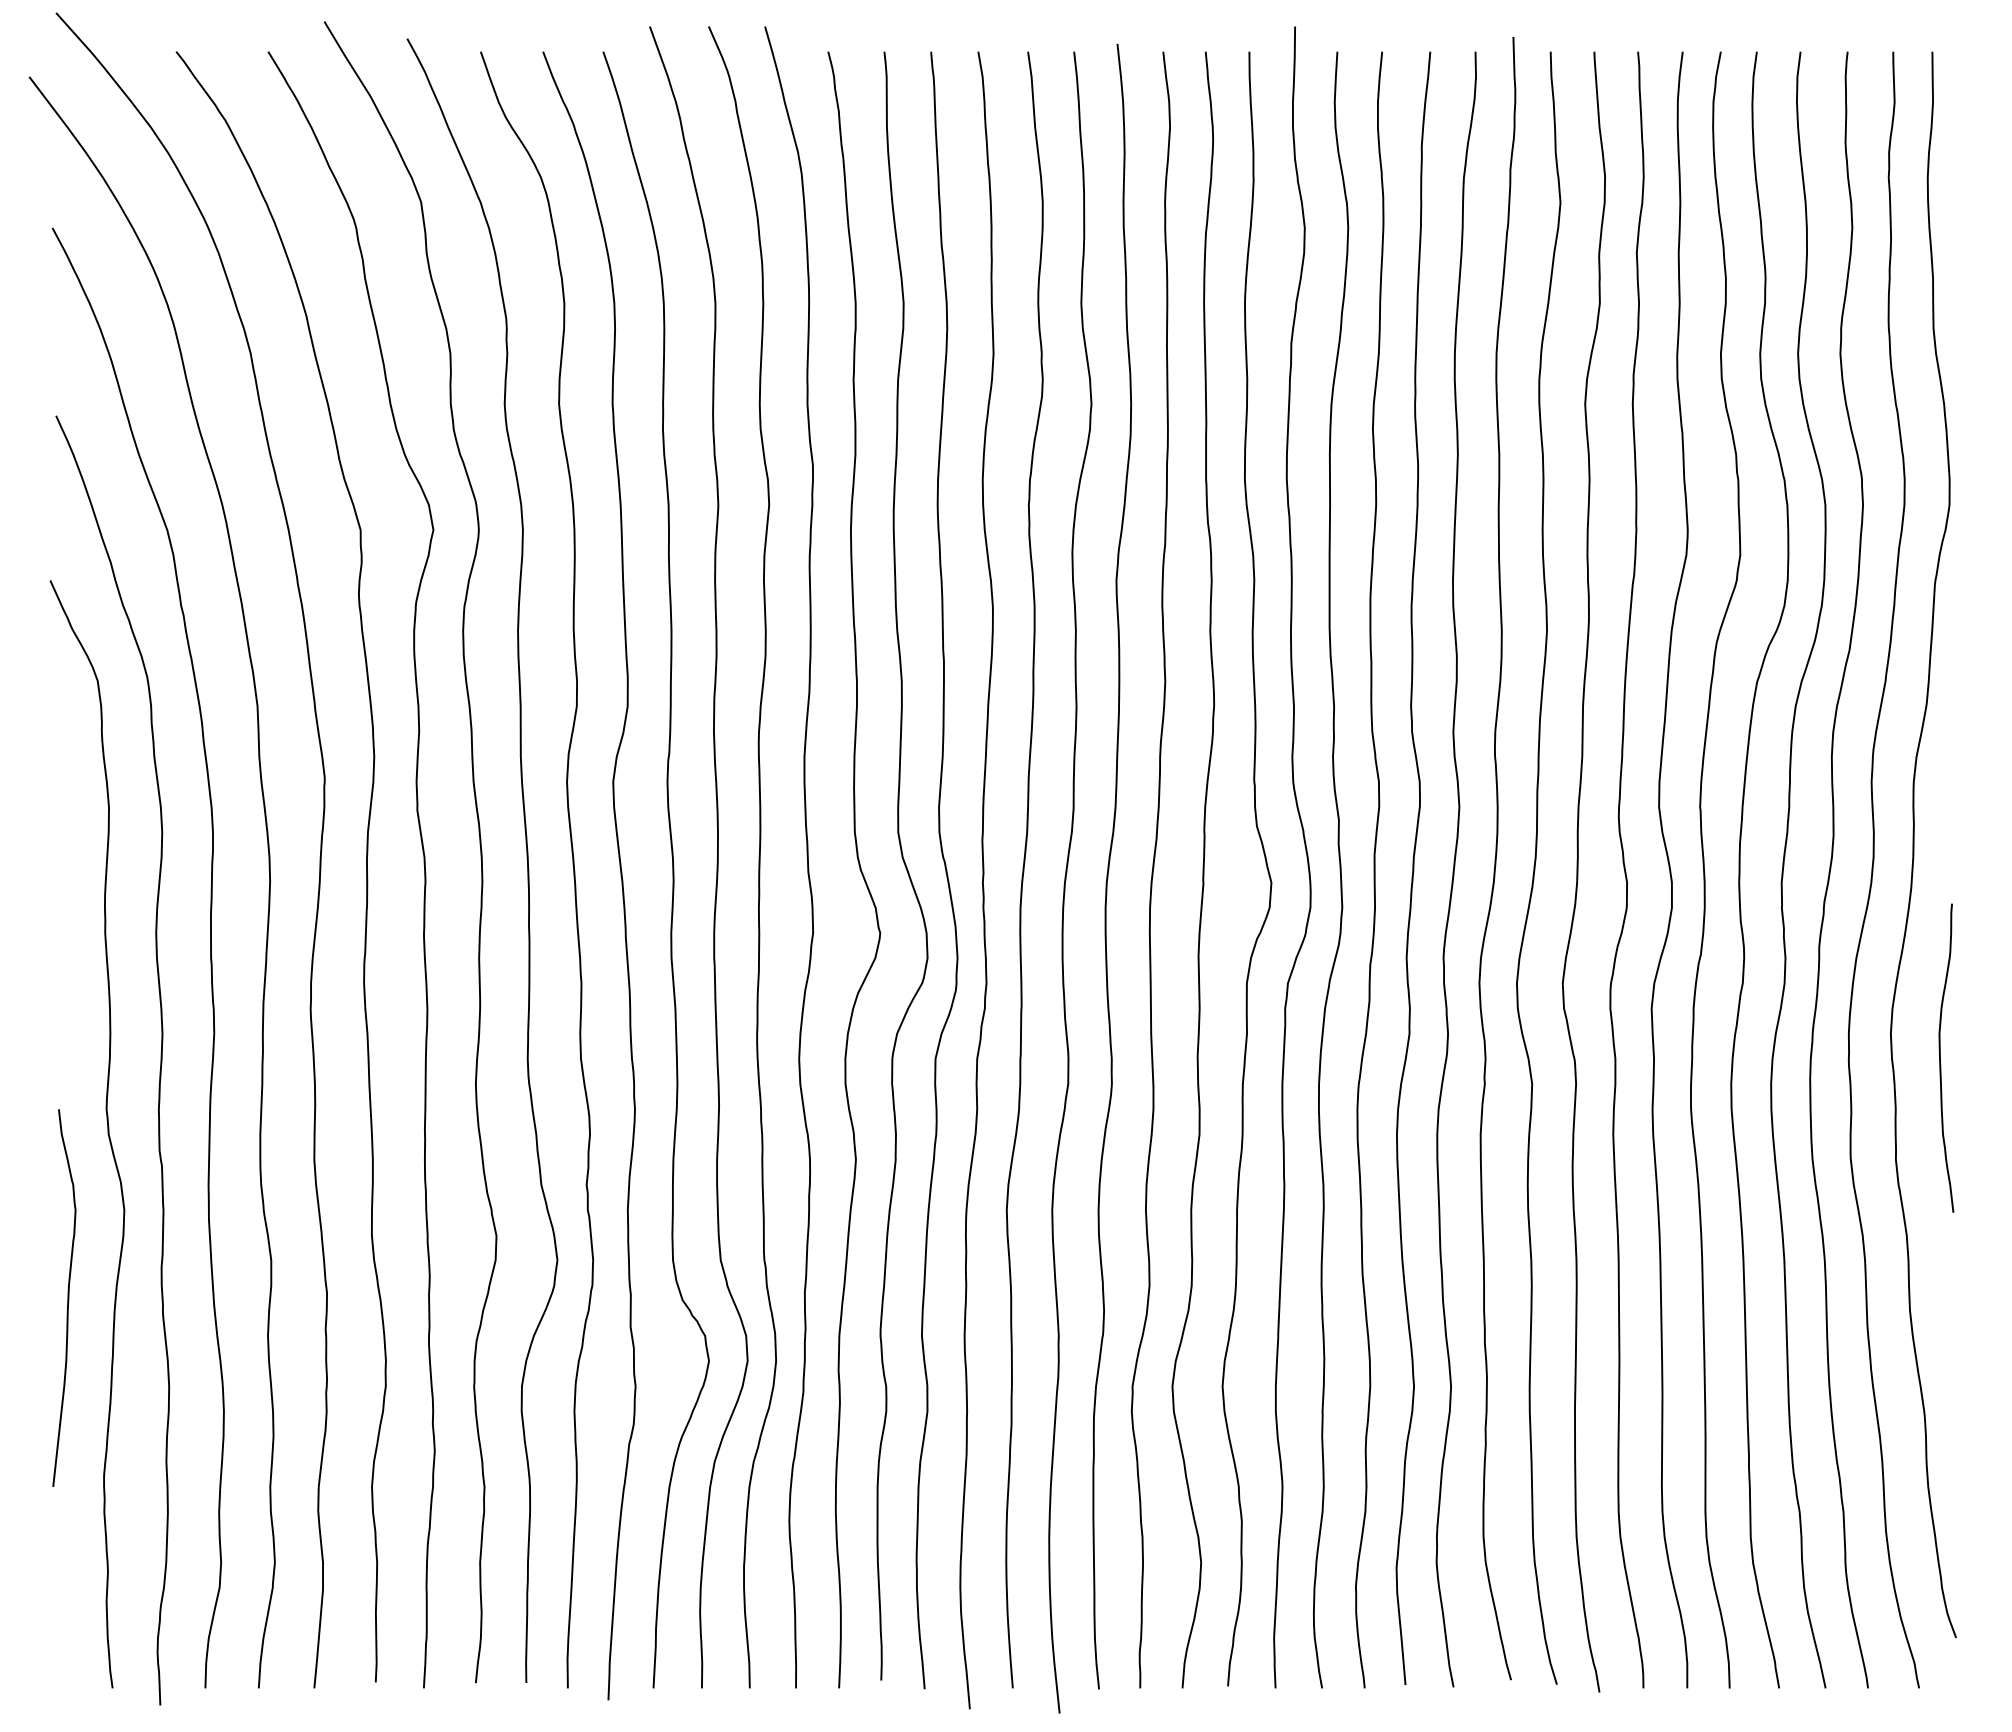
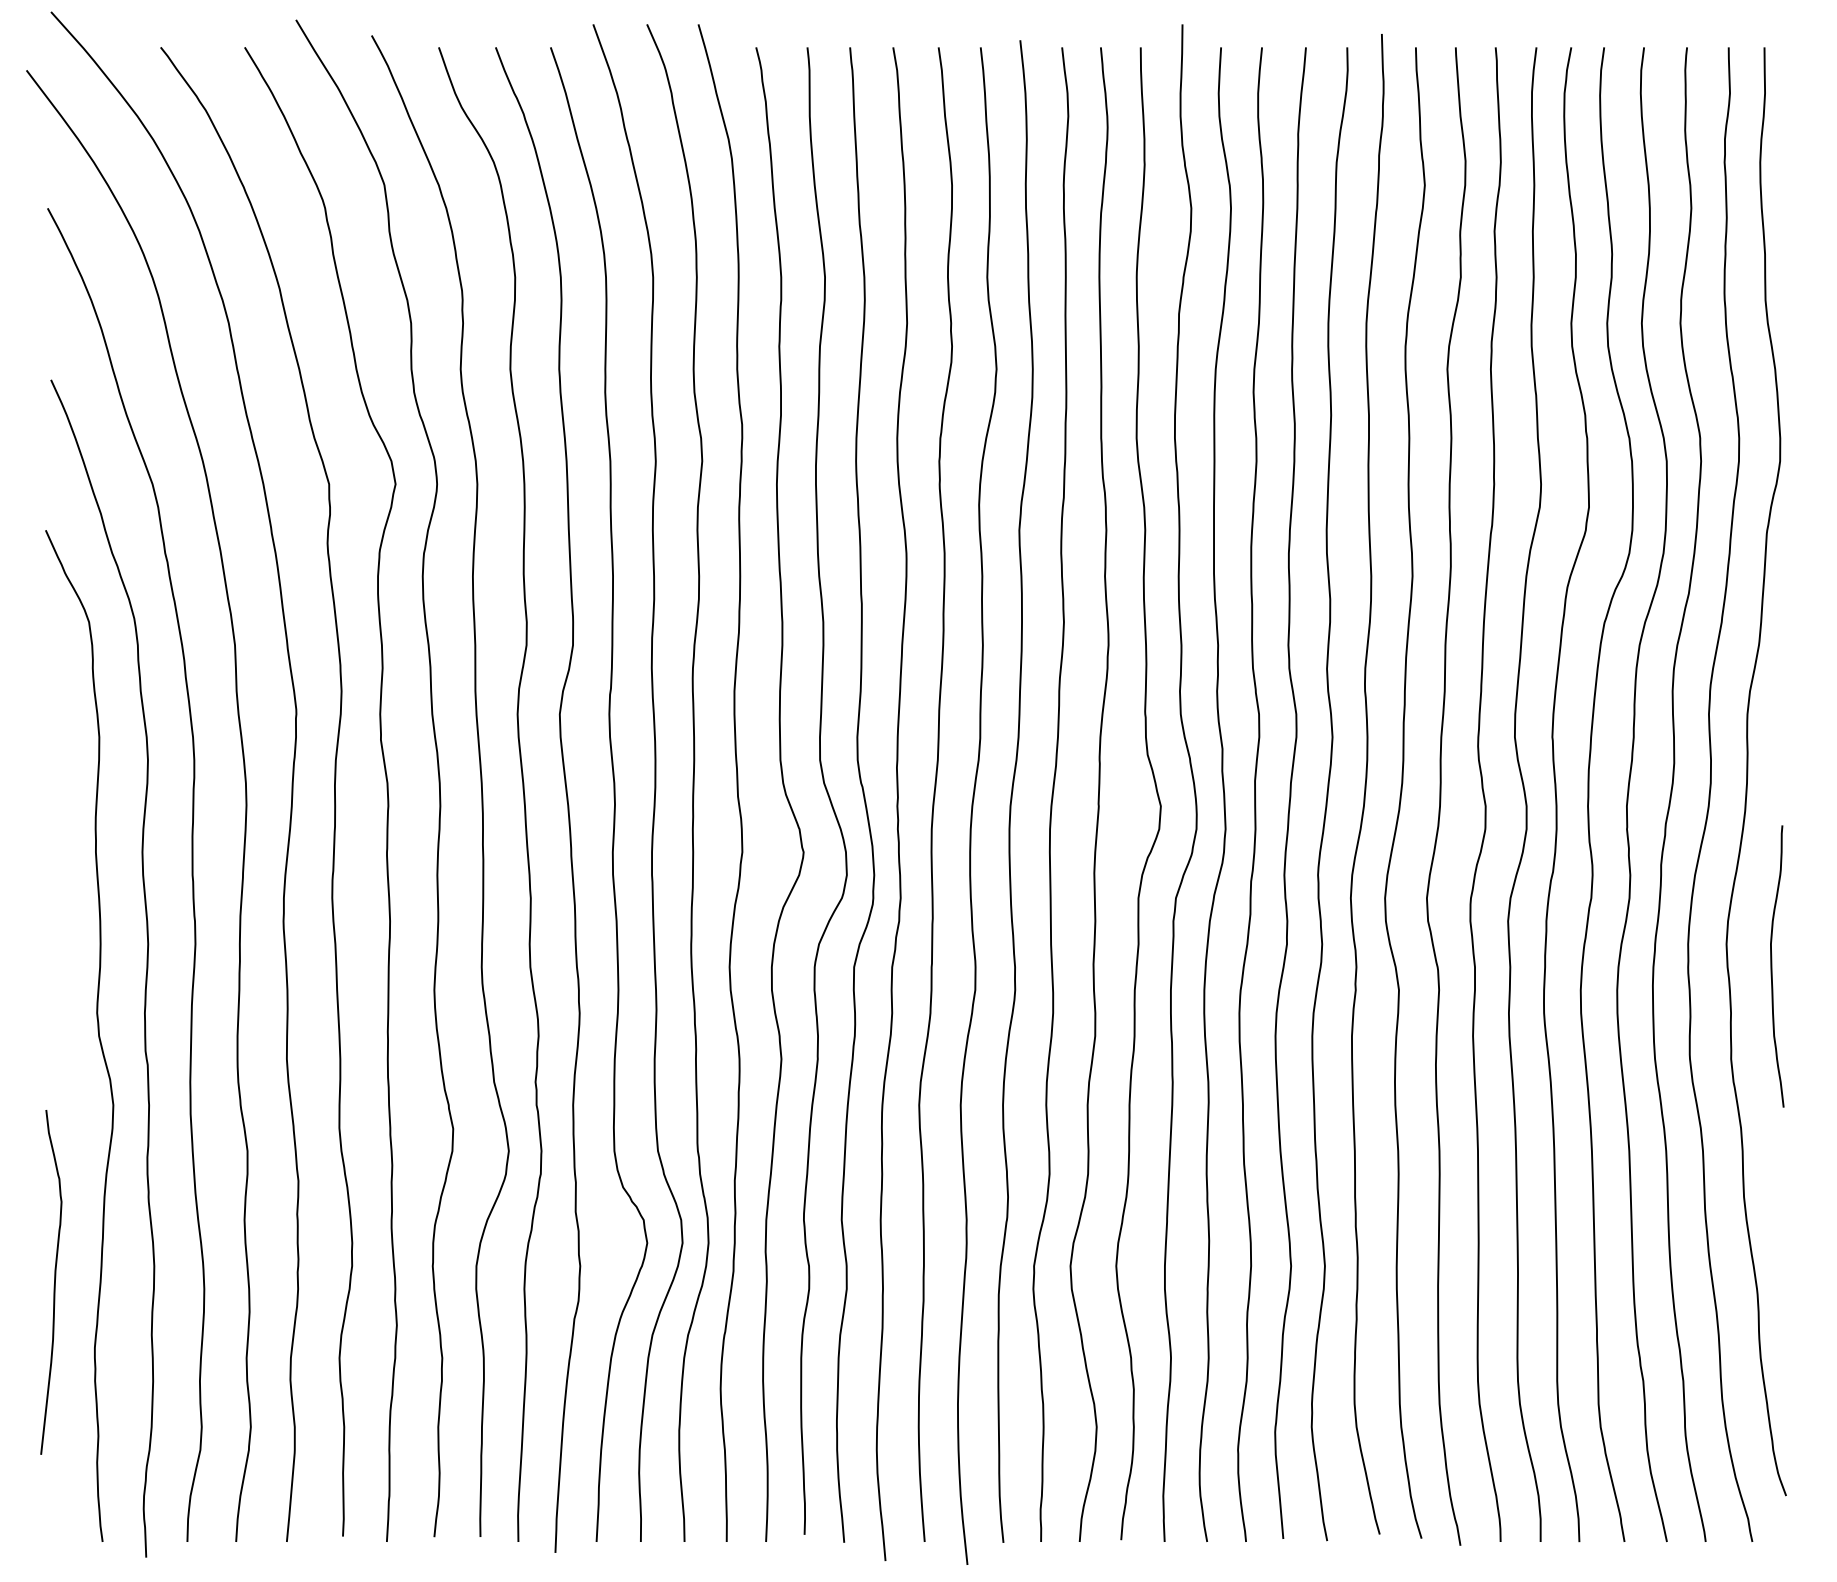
curve: (67, 1297) -> (54, 1281), moved

